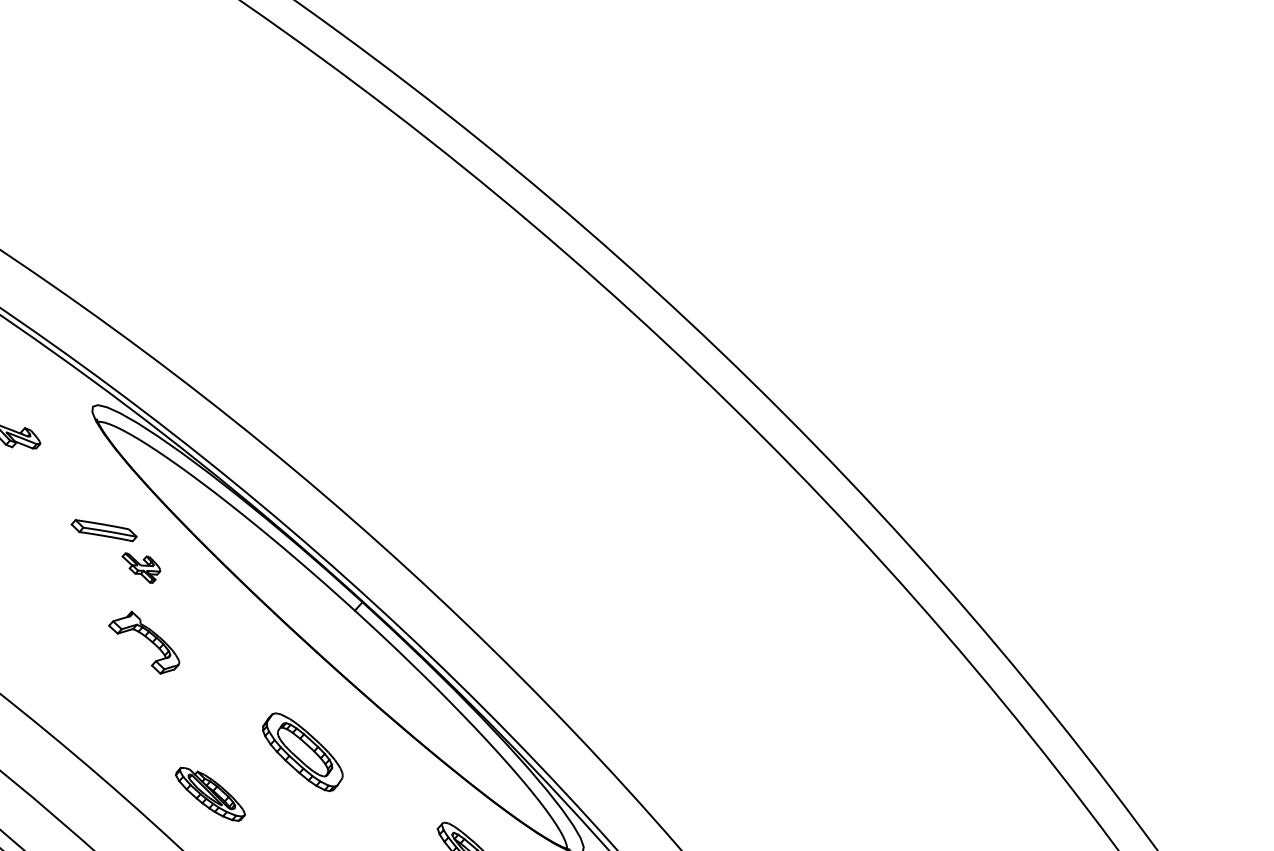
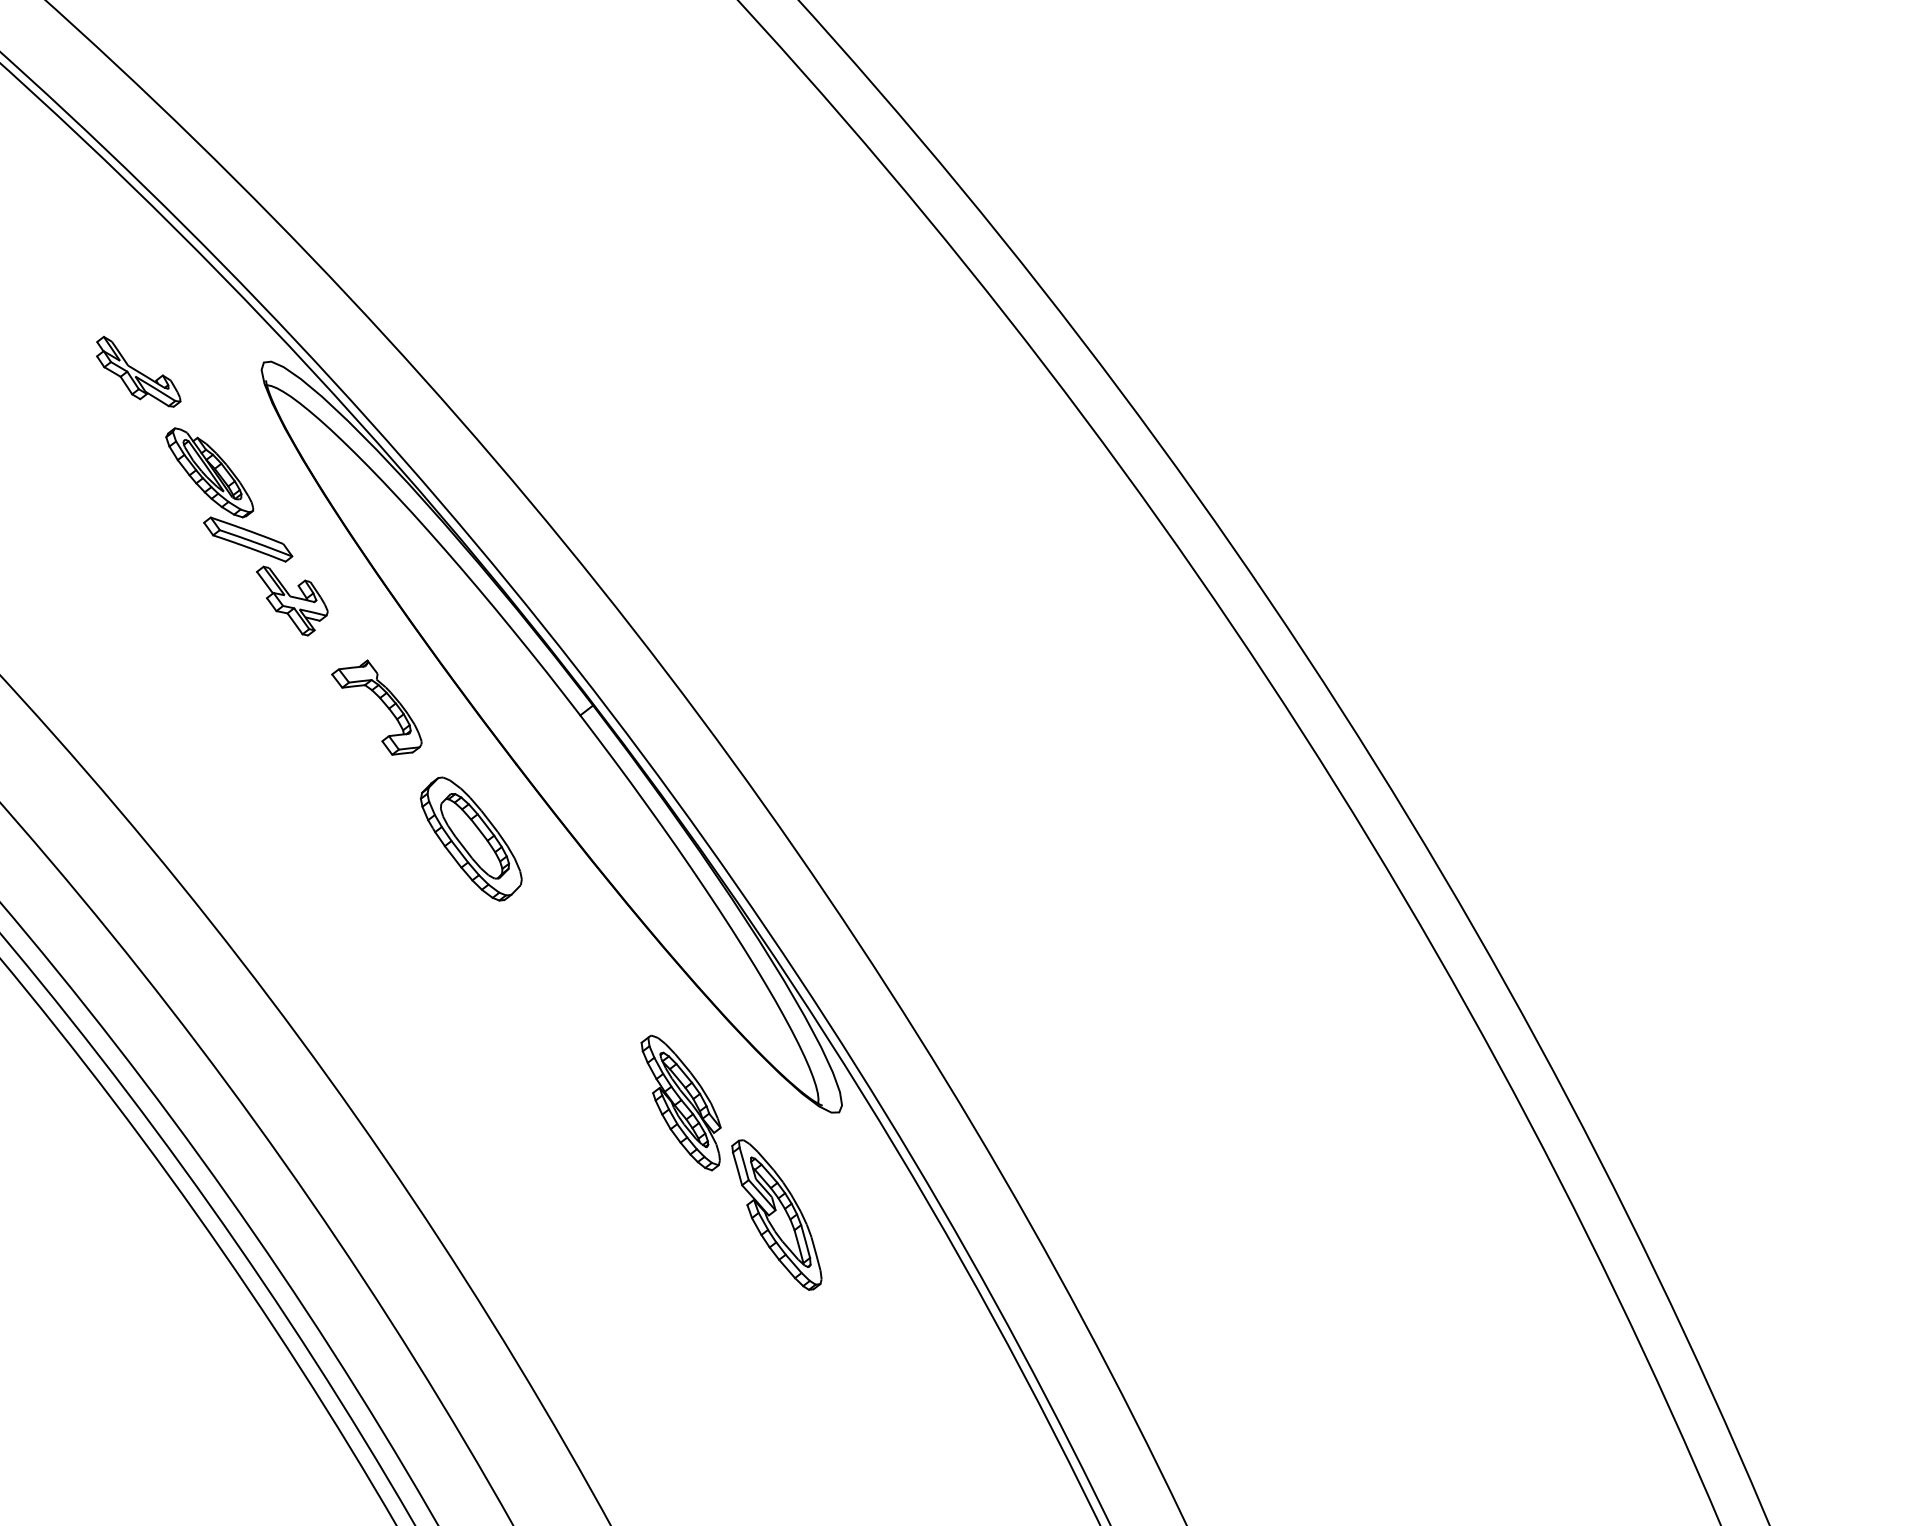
part: (142, 567) -> (292, 600), size x1.43
part: (146, 638) -> (381, 701), moved
part: (302, 751) -> (470, 838), moved
part: (210, 794) -> (209, 472), moved

